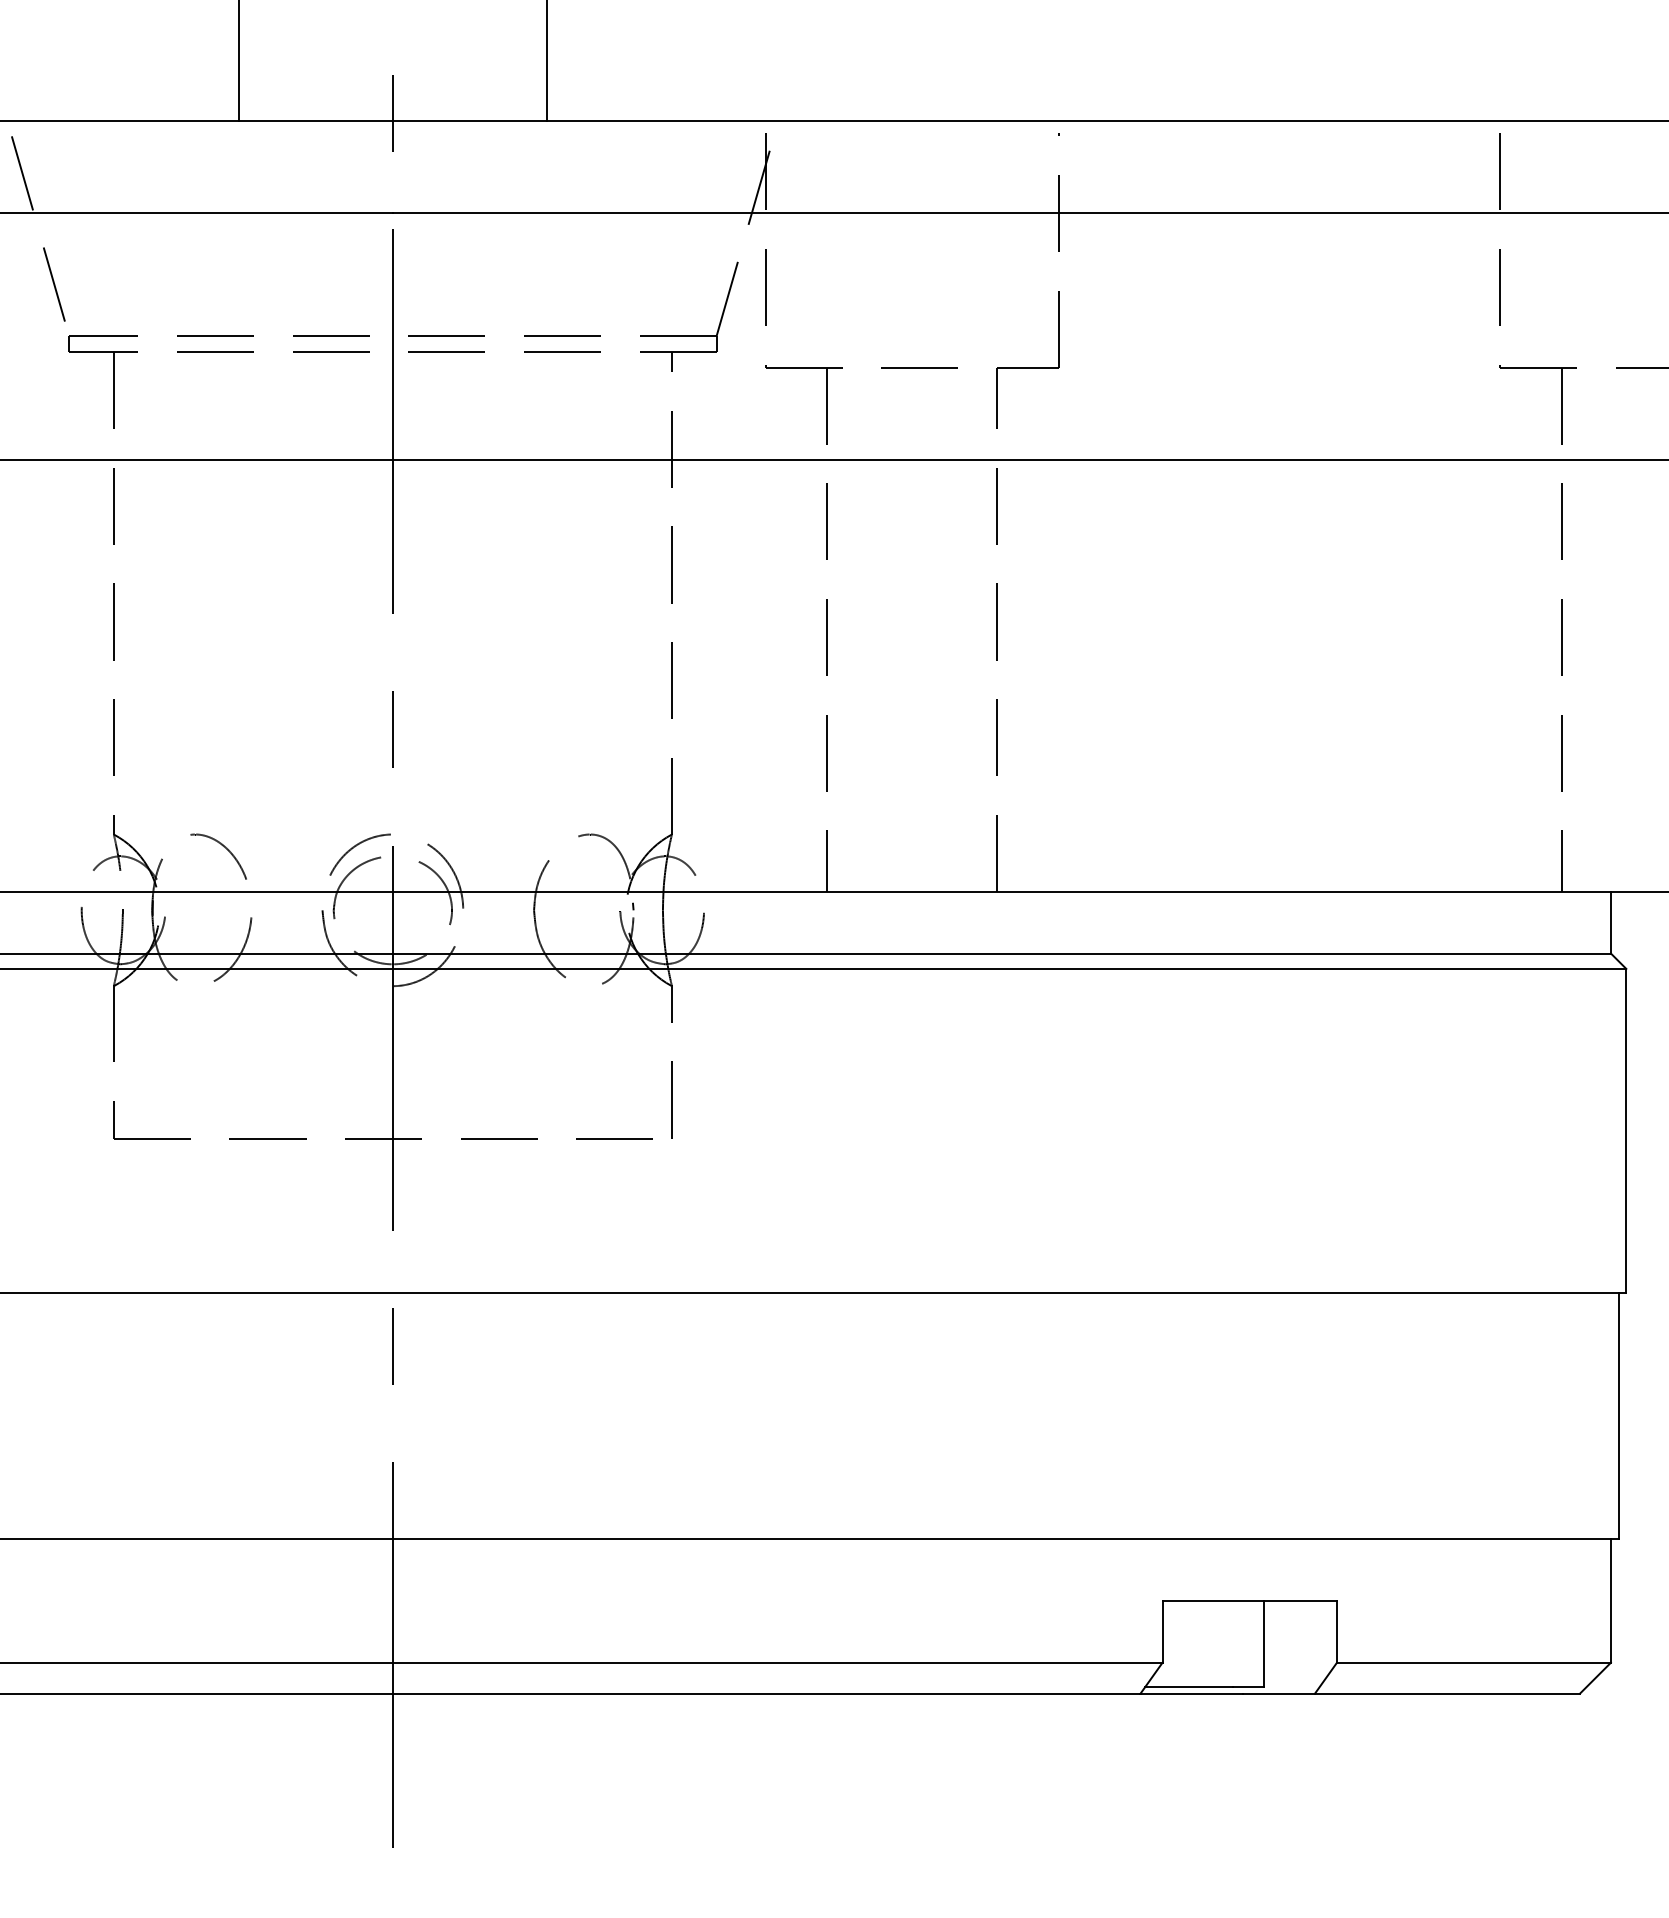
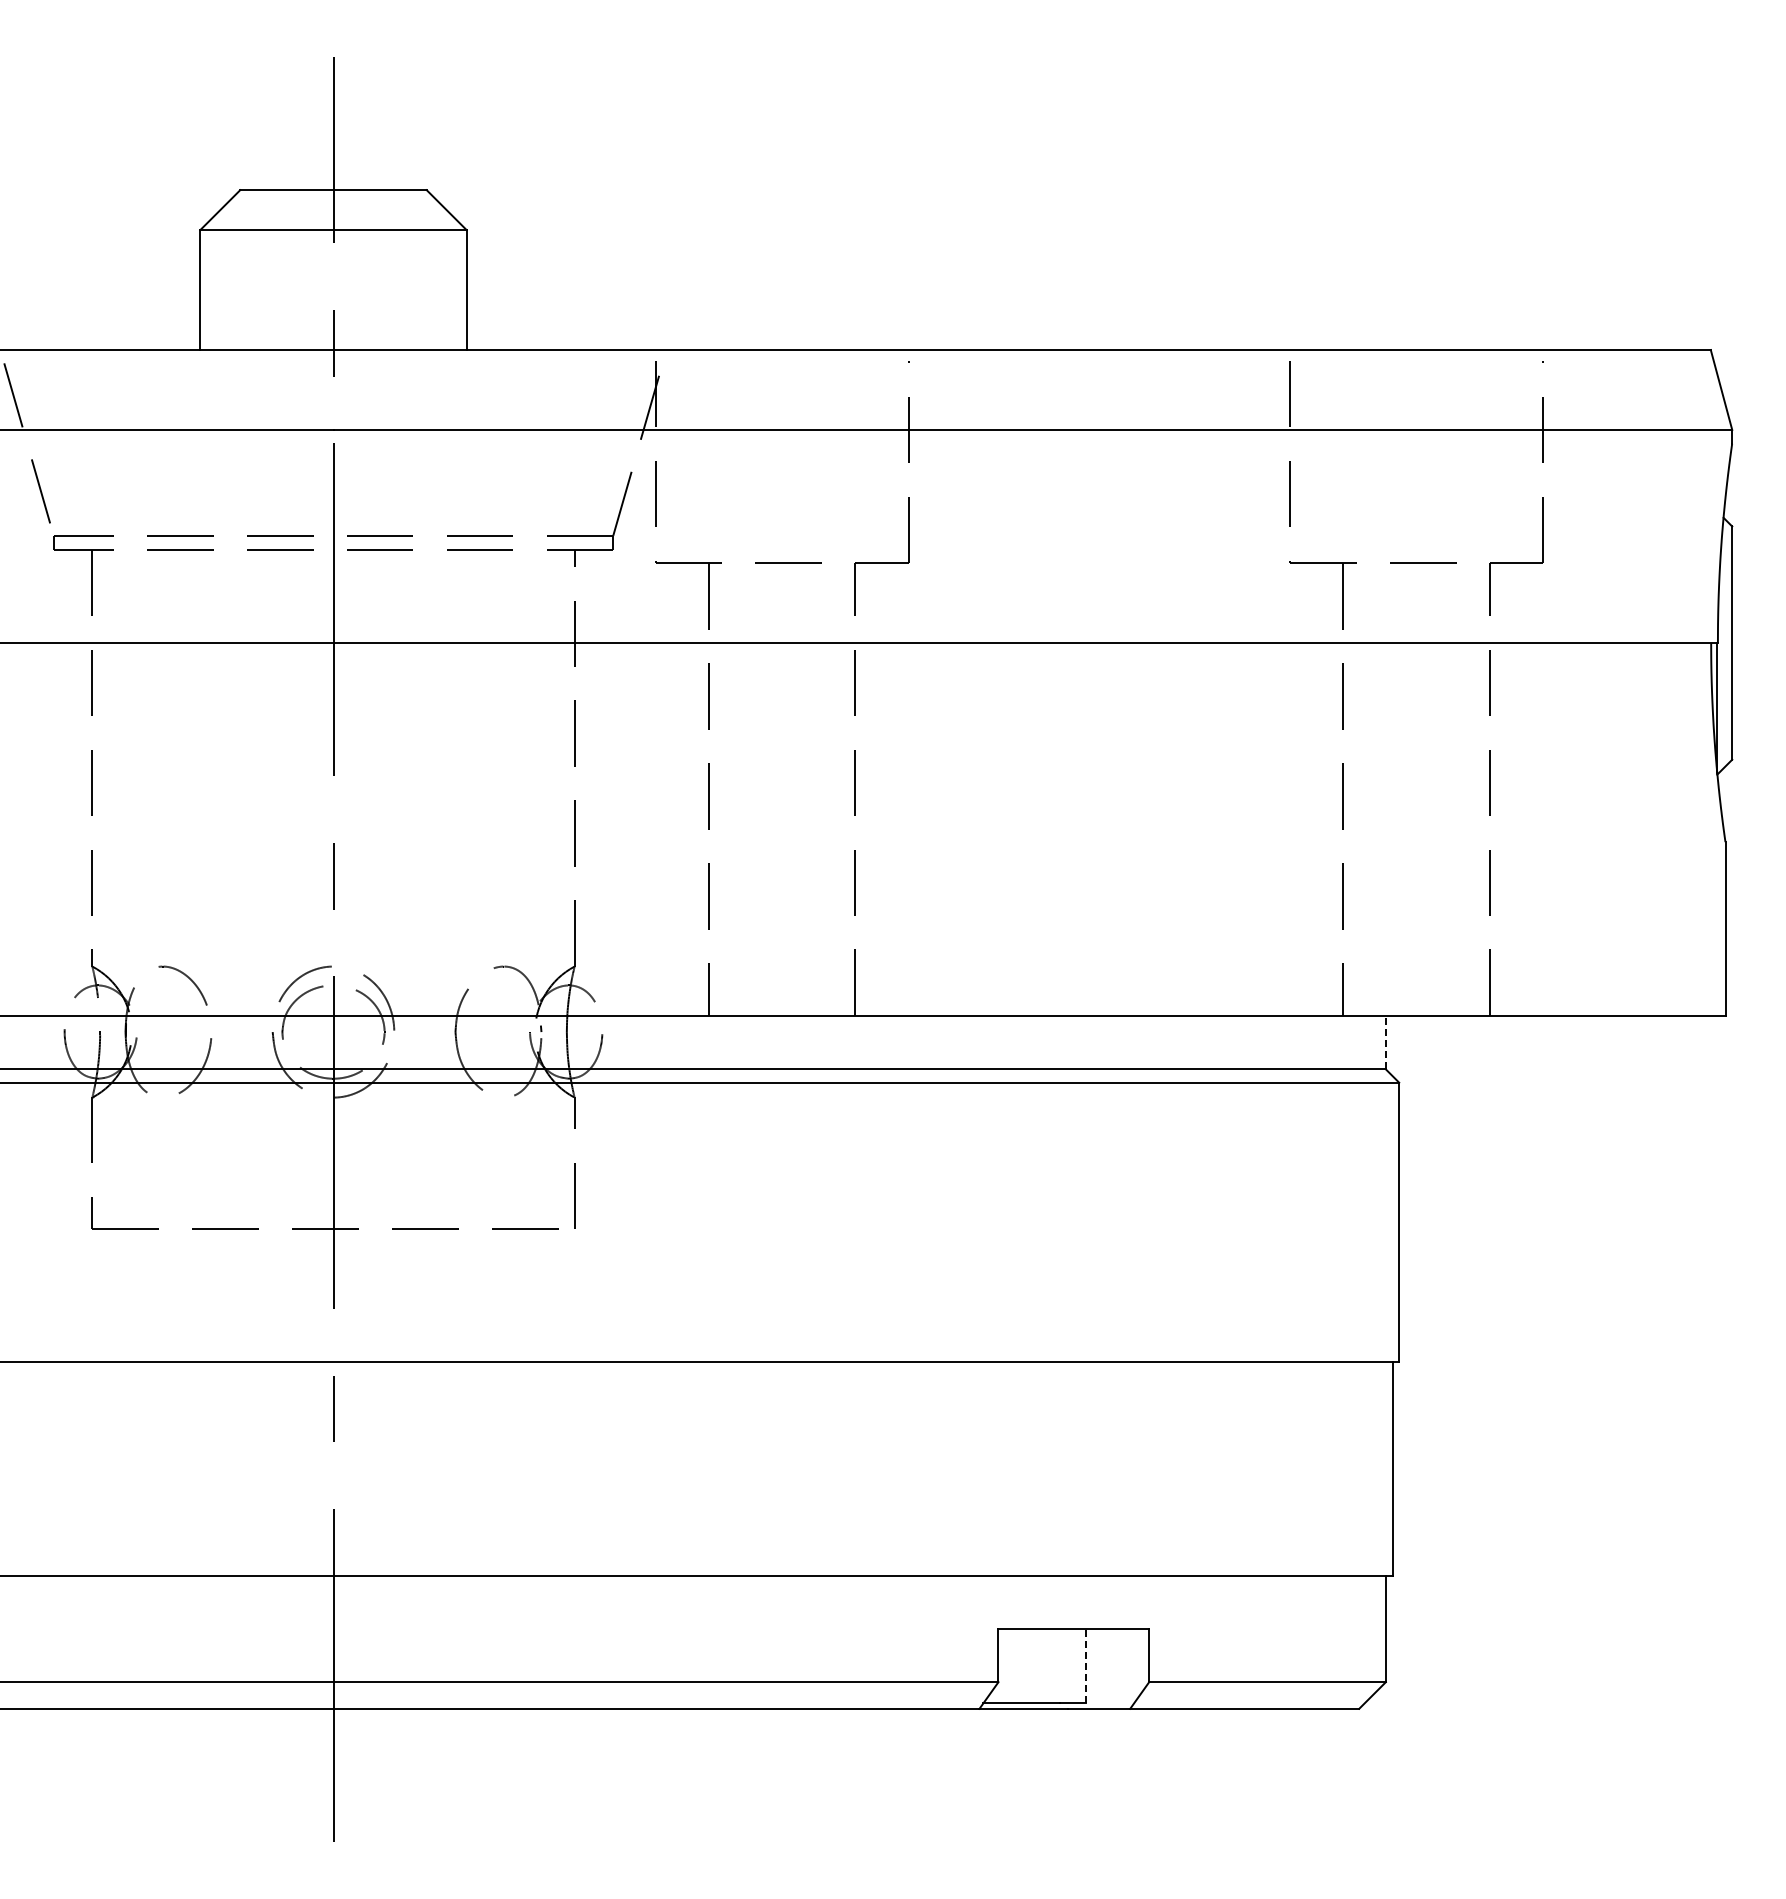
line: (1610, 922) -> (1385, 1042), solid -> dashed
line: (1264, 1643) -> (1086, 1665), solid -> dashed

